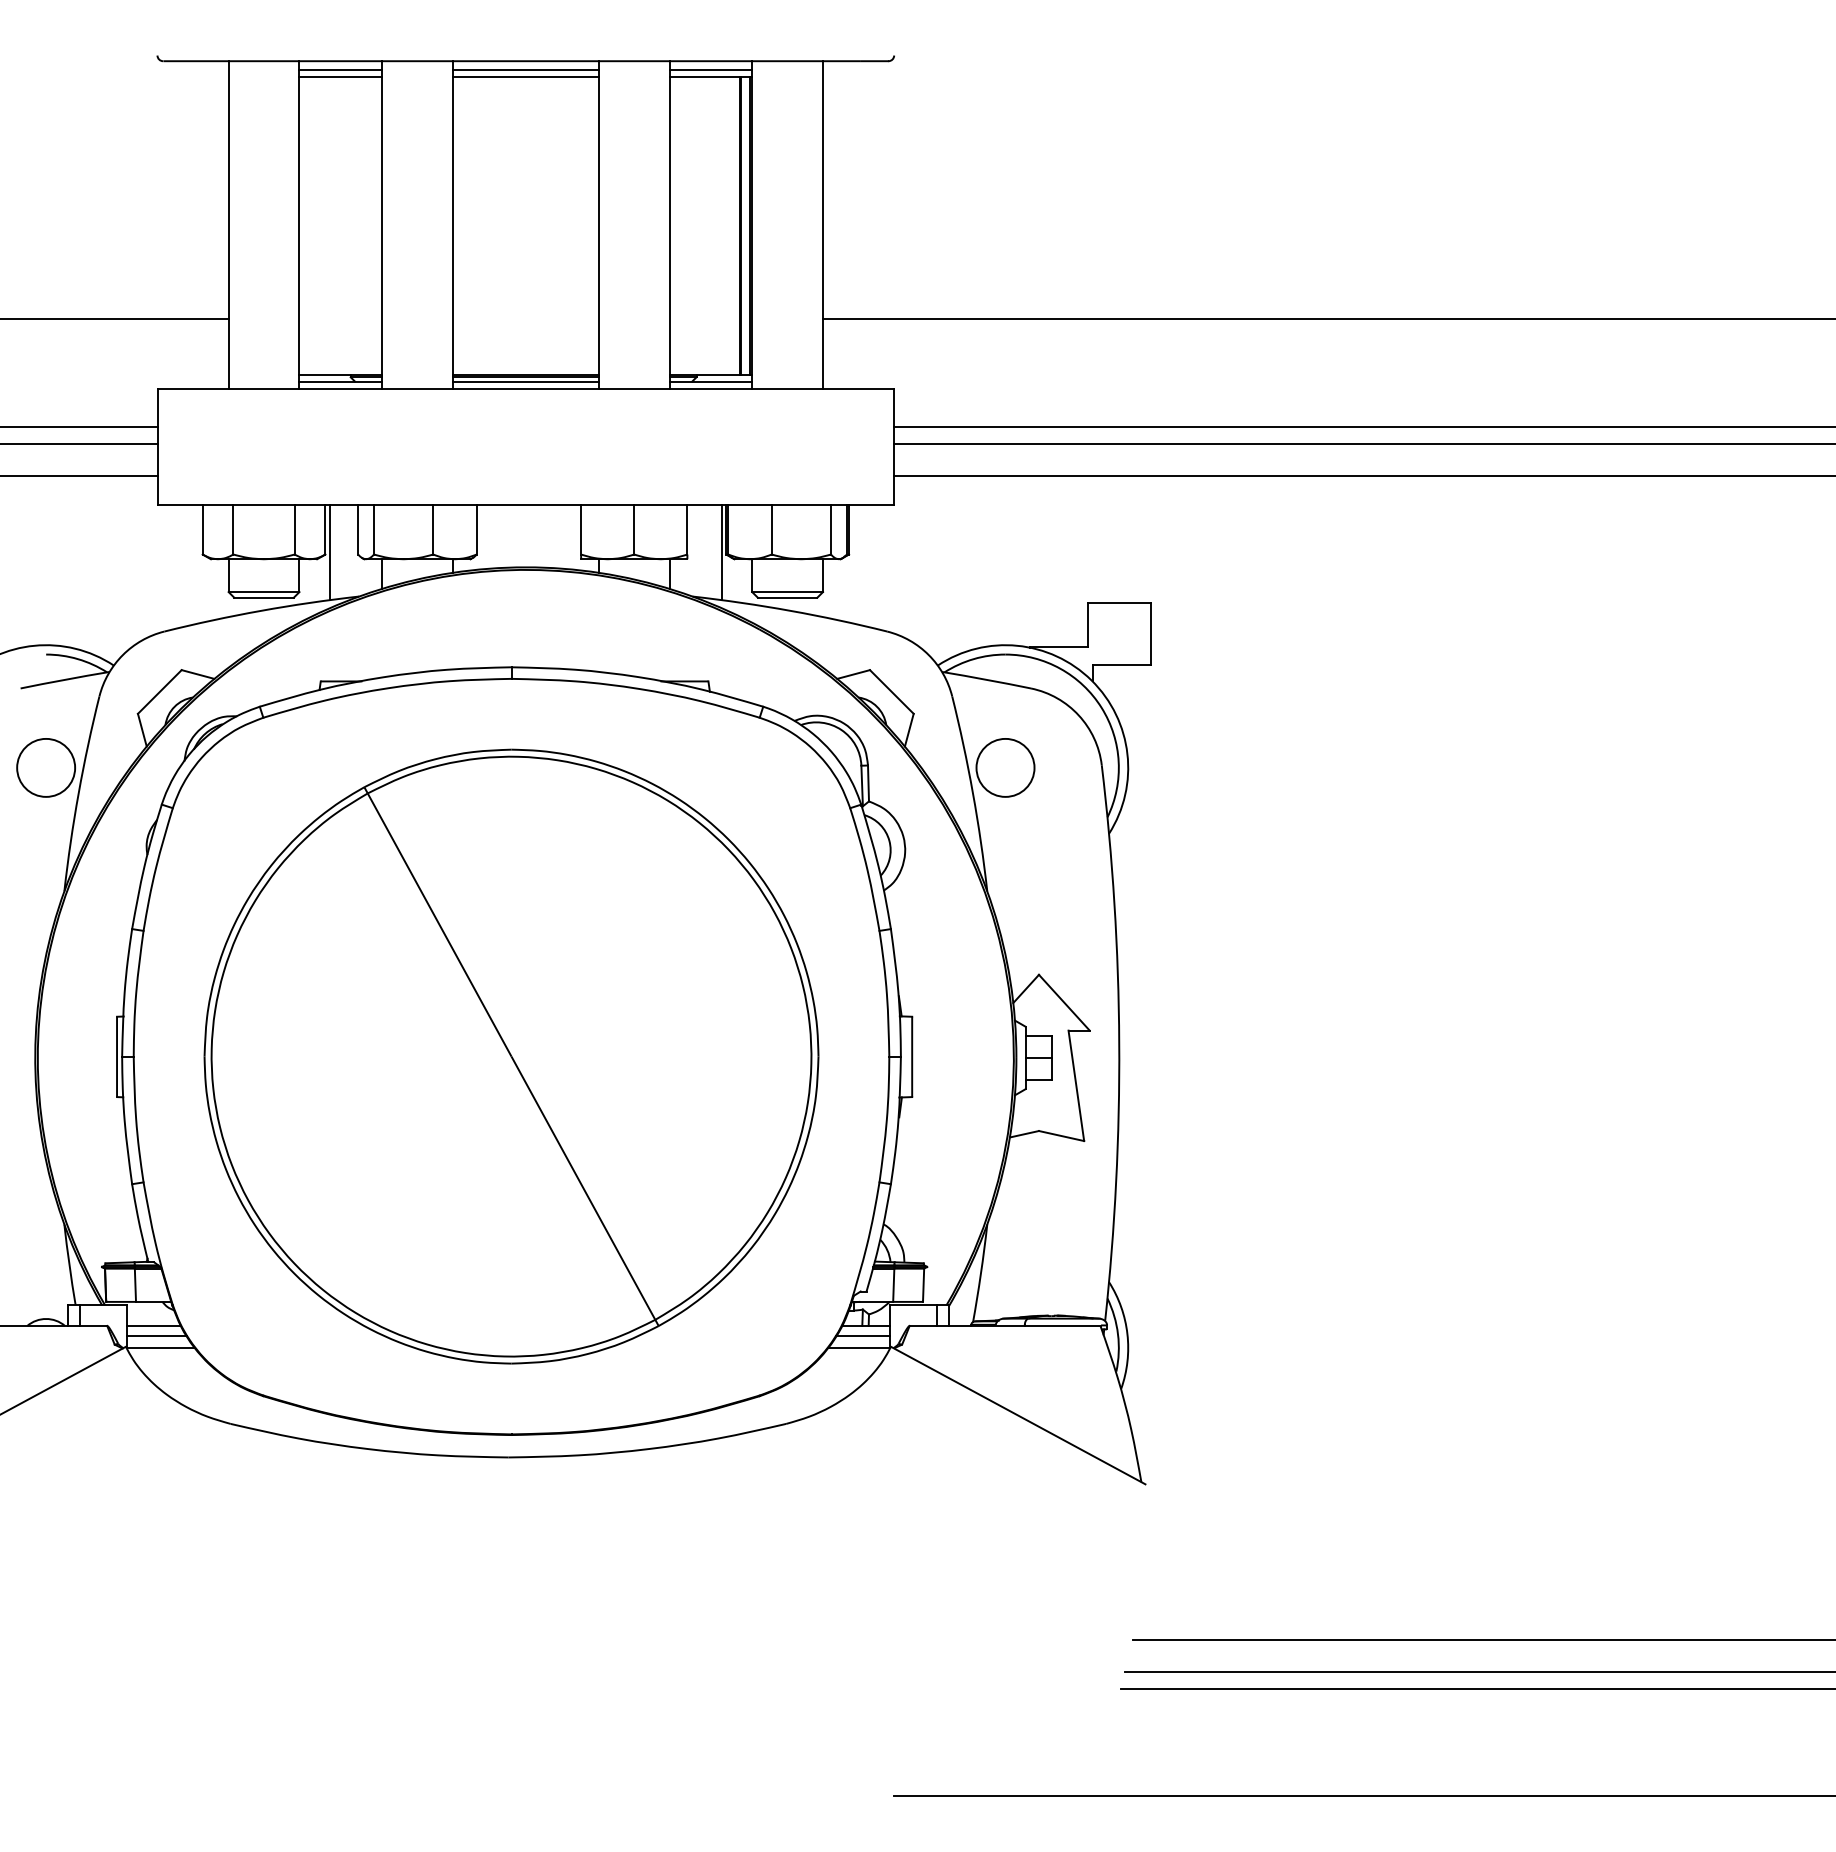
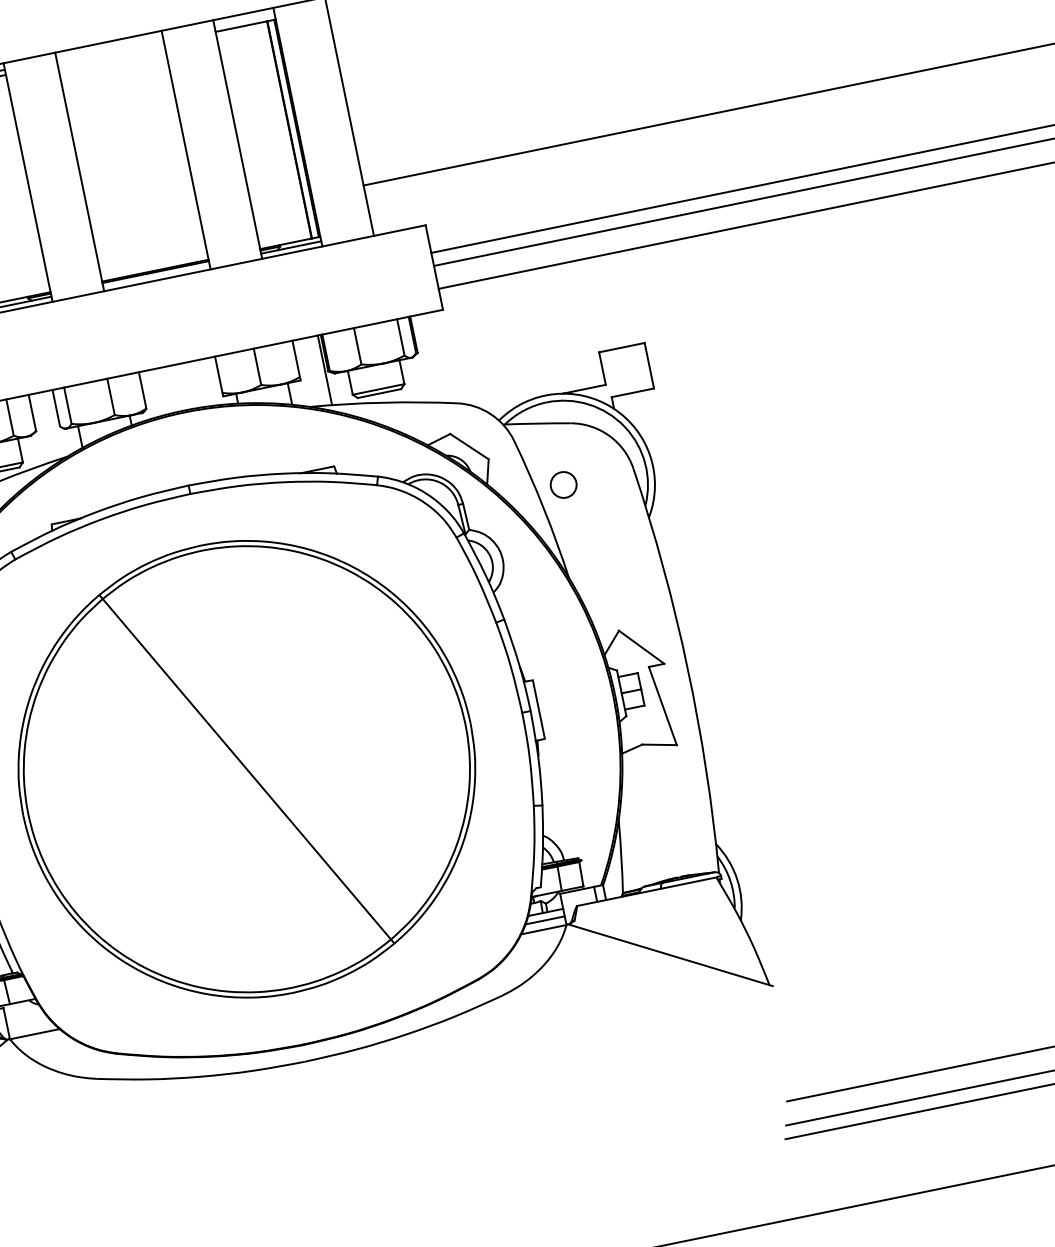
line: (525, 70) -> (109, 48), removed
line: (710, 70) -> (244, 20), removed
line: (525, 77) -> (110, 53), removed
line: (525, 381) -> (156, 275), removed
line: (329, 552) -> (38, 429), removed
circle: (1005, 767) -> (563, 484), size x0.6
line: (153, 1325) -> (26, 1018), removed
line: (156, 1336) -> (30, 1026), removed

